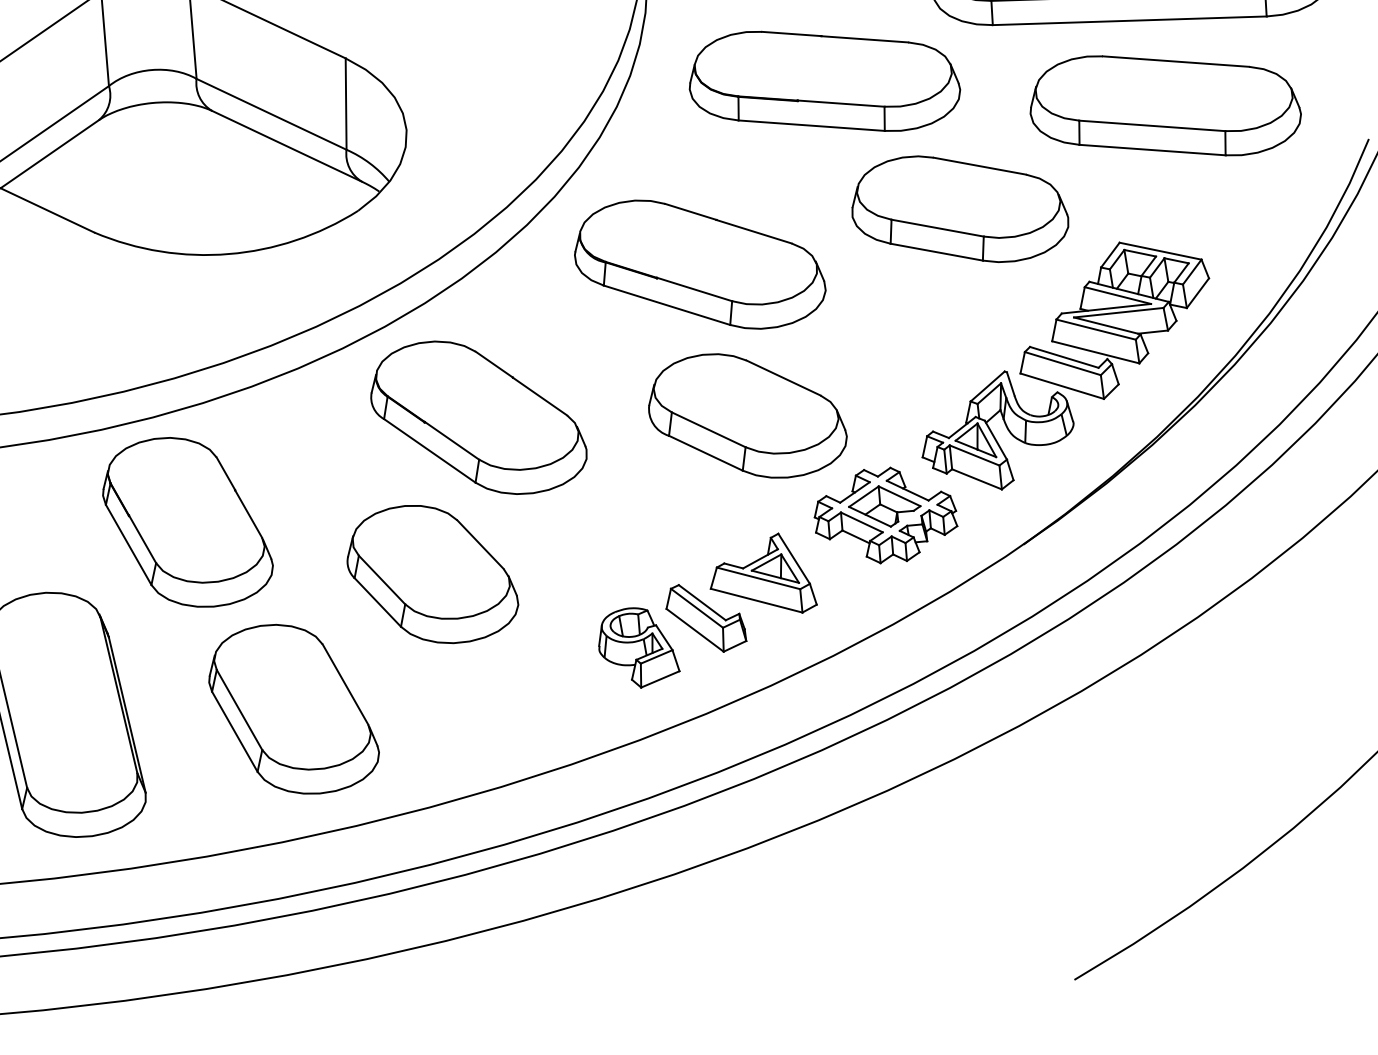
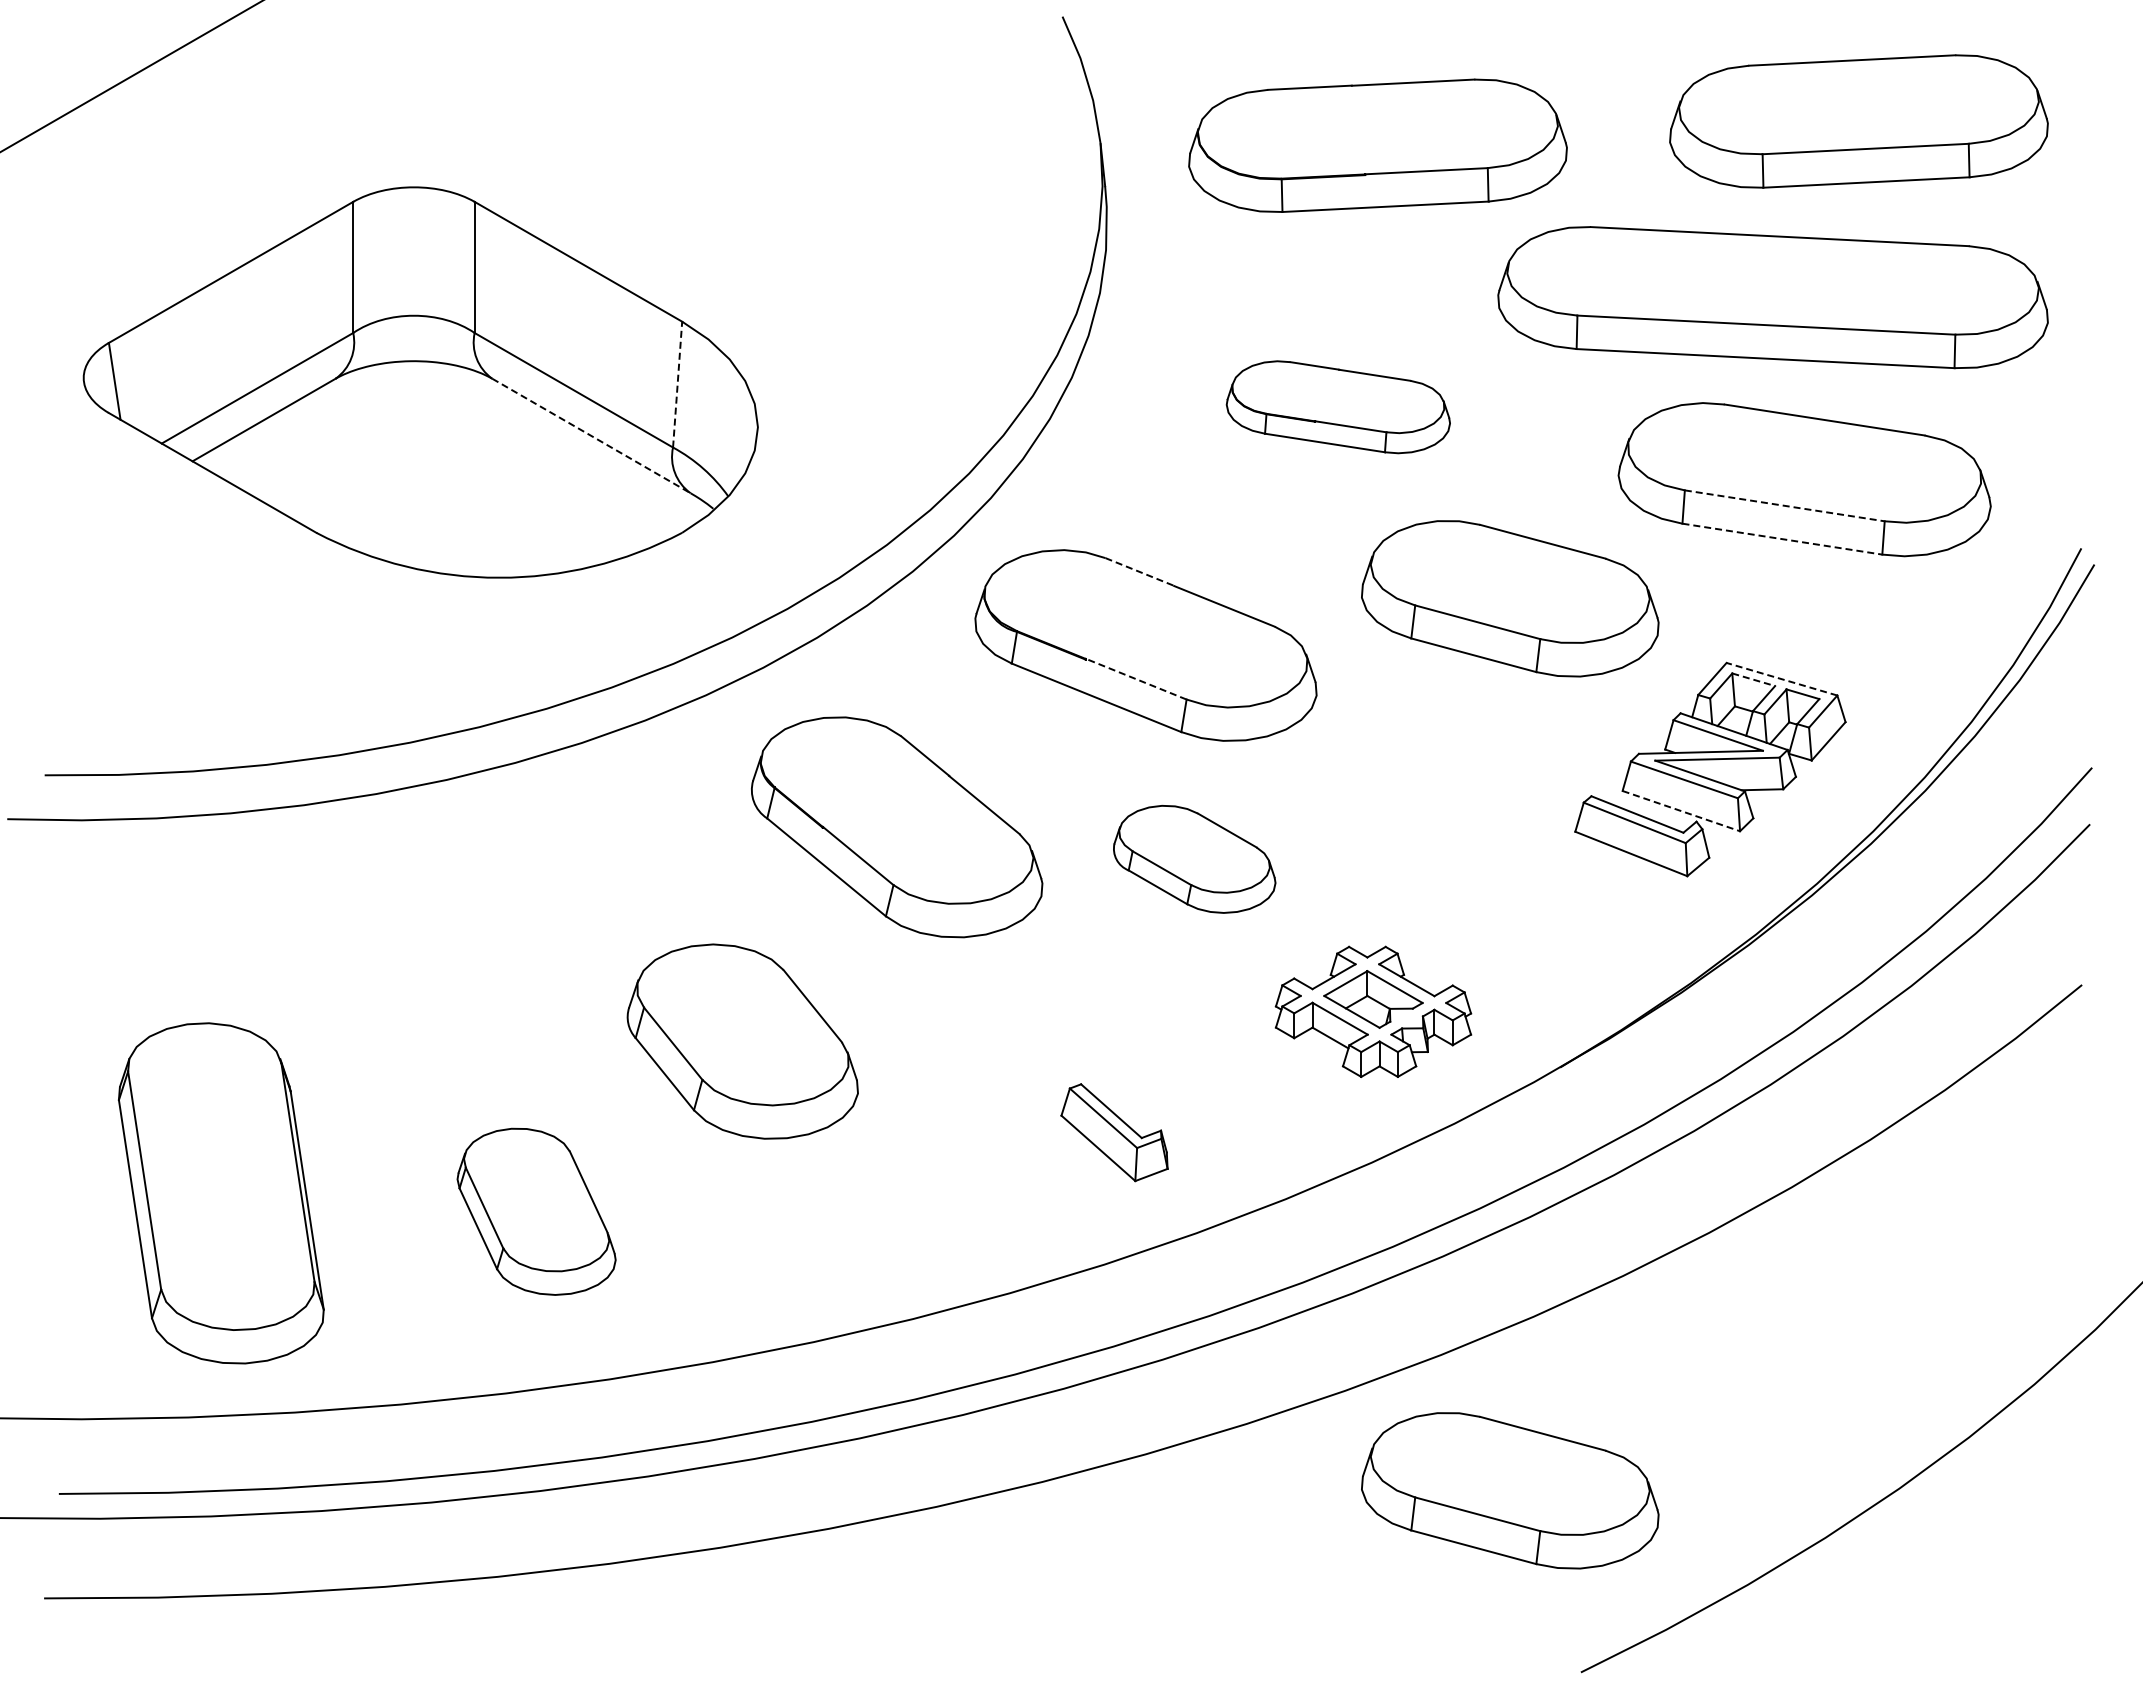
part: (824, 80) -> (1338, 406), size x0.6
line: (346, 104) -> (677, 384), solid -> dashed
line: (1152, 125) -> (1785, 505), solid -> dashed
line: (287, 146) -> (591, 436), solid -> dashed
line: (1152, 150) -> (1782, 539), solid -> dashed
line: (691, 212) -> (1140, 572), solid -> dashed
line: (1160, 251) -> (1781, 679), solid -> dashed
line: (1140, 253) -> (1754, 679), solid -> dashed
line: (694, 289) -> (1135, 679), solid -> dashed
line: (1095, 352) -> (1681, 811), solid -> dashed
part: (747, 416) -> (1194, 859), size x0.6
part: (478, 417) -> (897, 827), moved
part: (992, 433) -> (1530, 910), removed
part: (187, 522) -> (411, 942), removed
part: (761, 575) -> (1196, 1080), removed
part: (638, 647) -> (1018, 1165), removed
part: (293, 709) -> (536, 1211), size x0.7
part: (1012, 852) -> (1510, 1490), added

